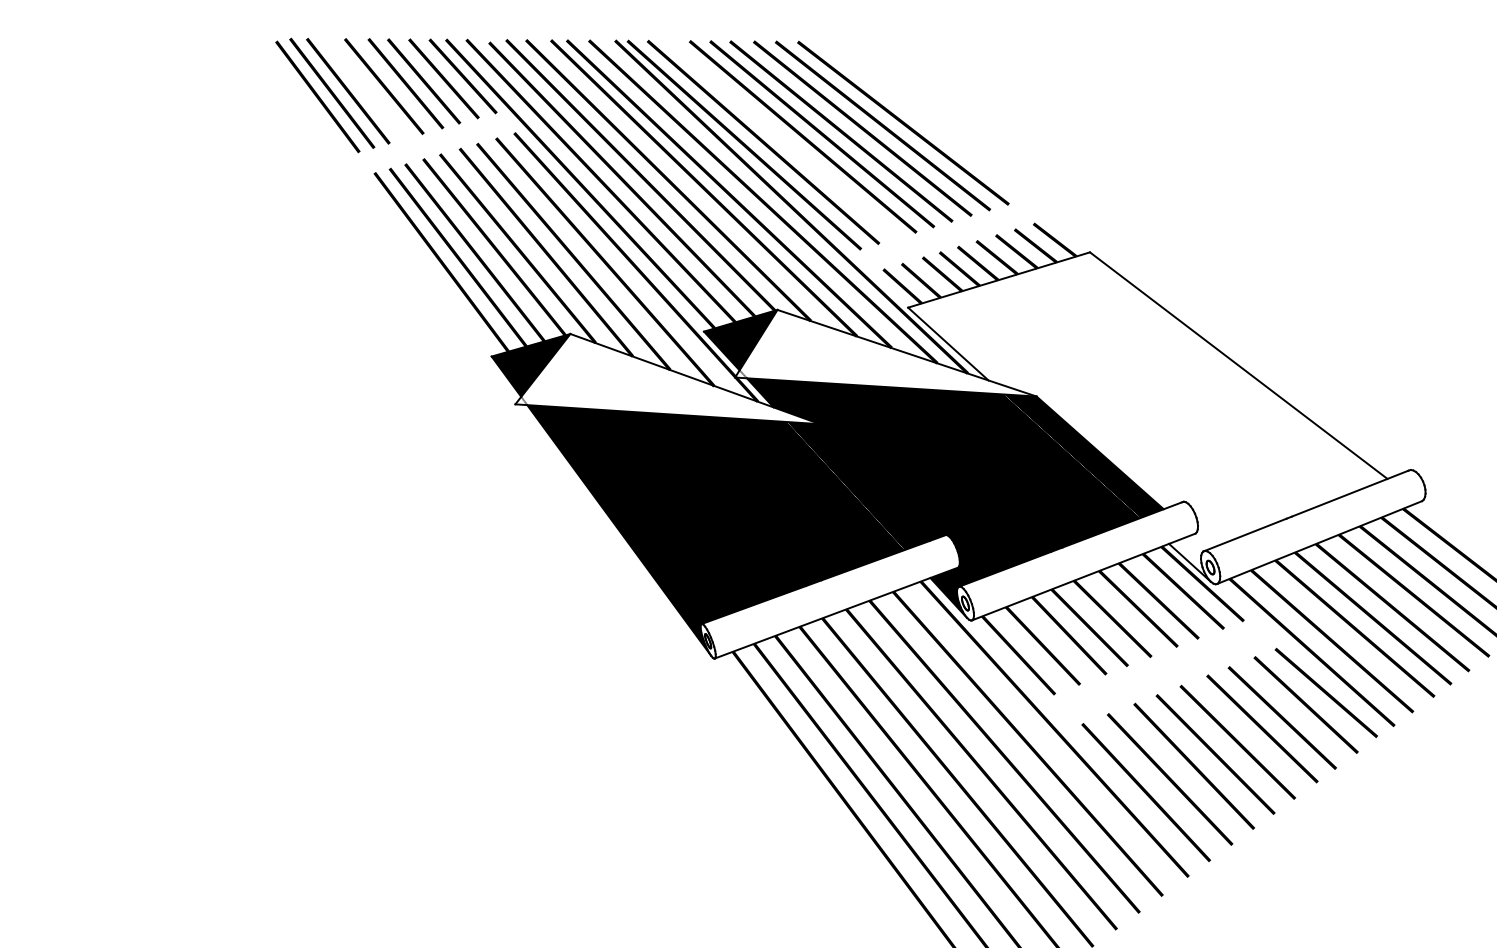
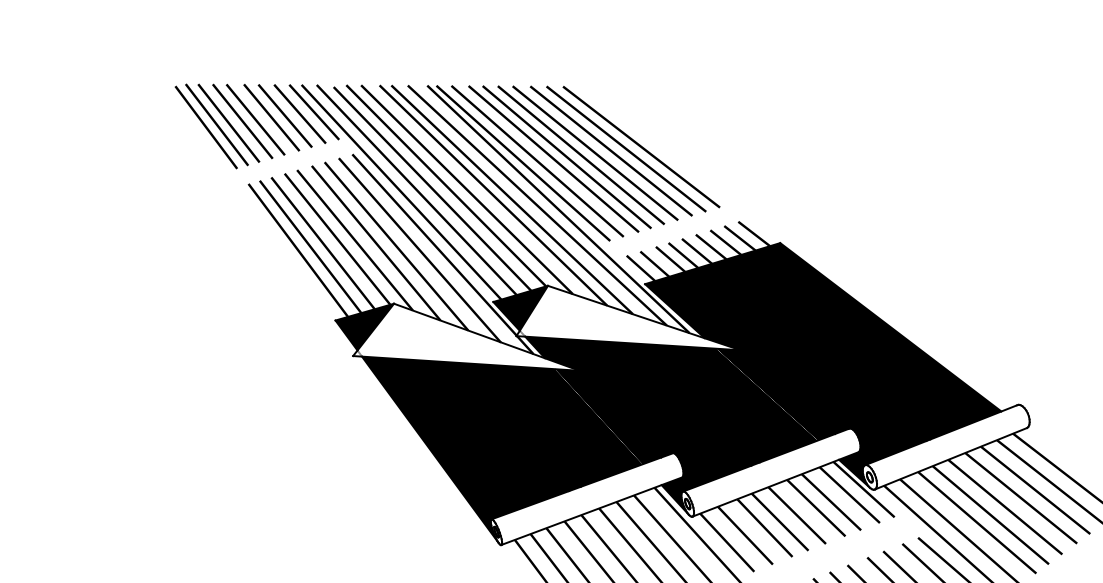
line: (366, 88) -> (242, 121), added
line: (785, 139) -> (553, 159), added
fill: (1147, 416) -> (822, 365), added

